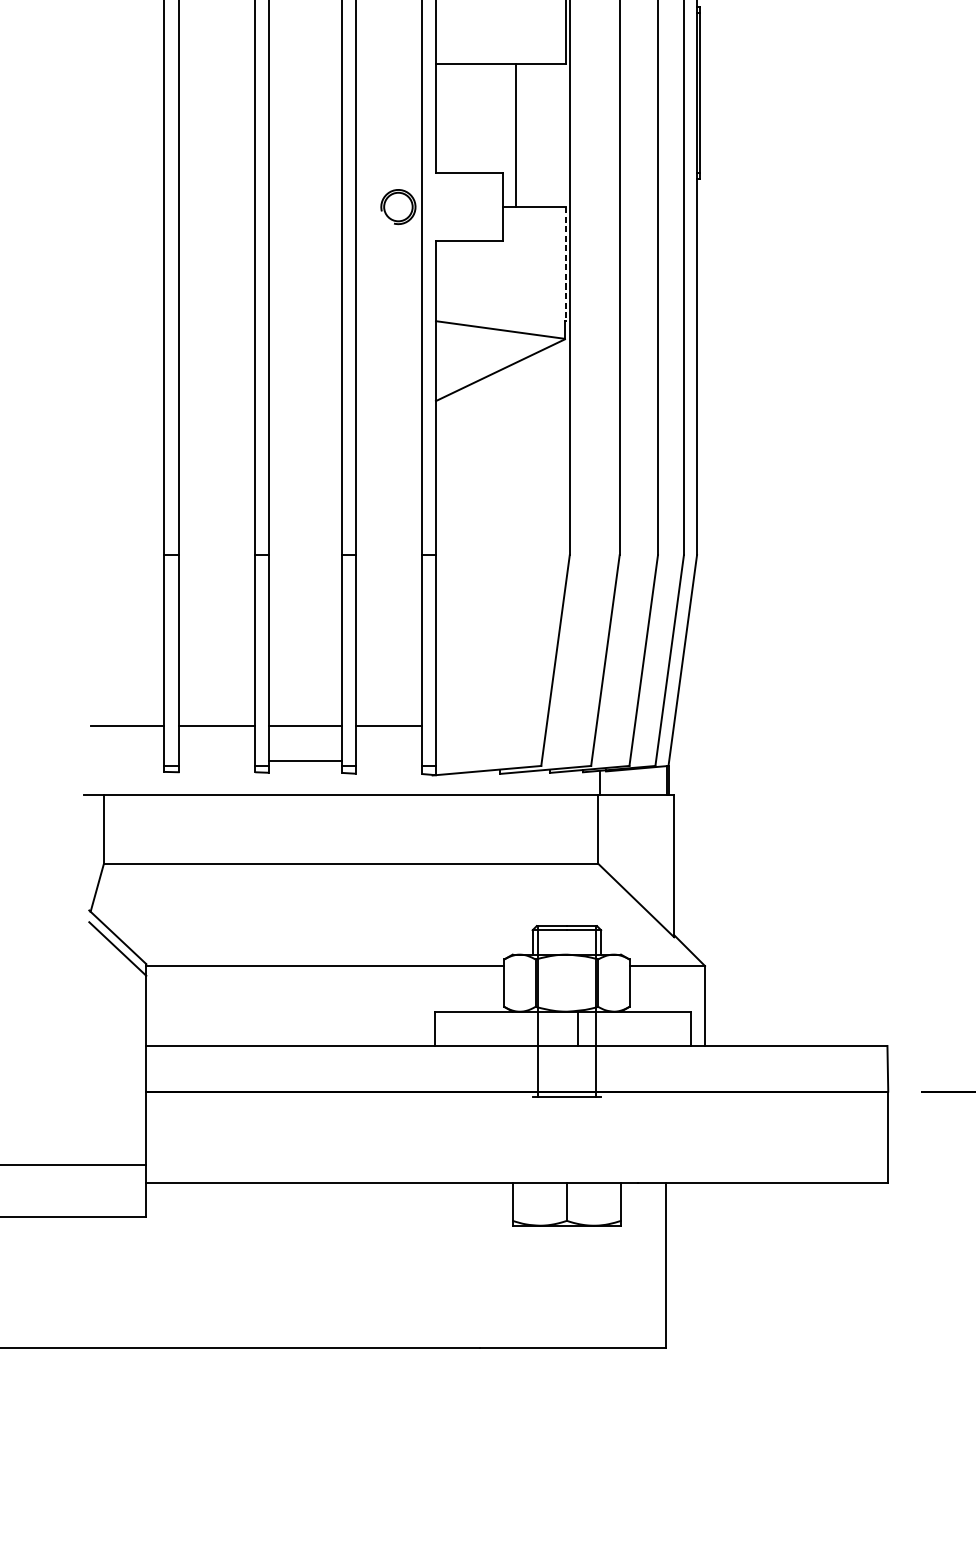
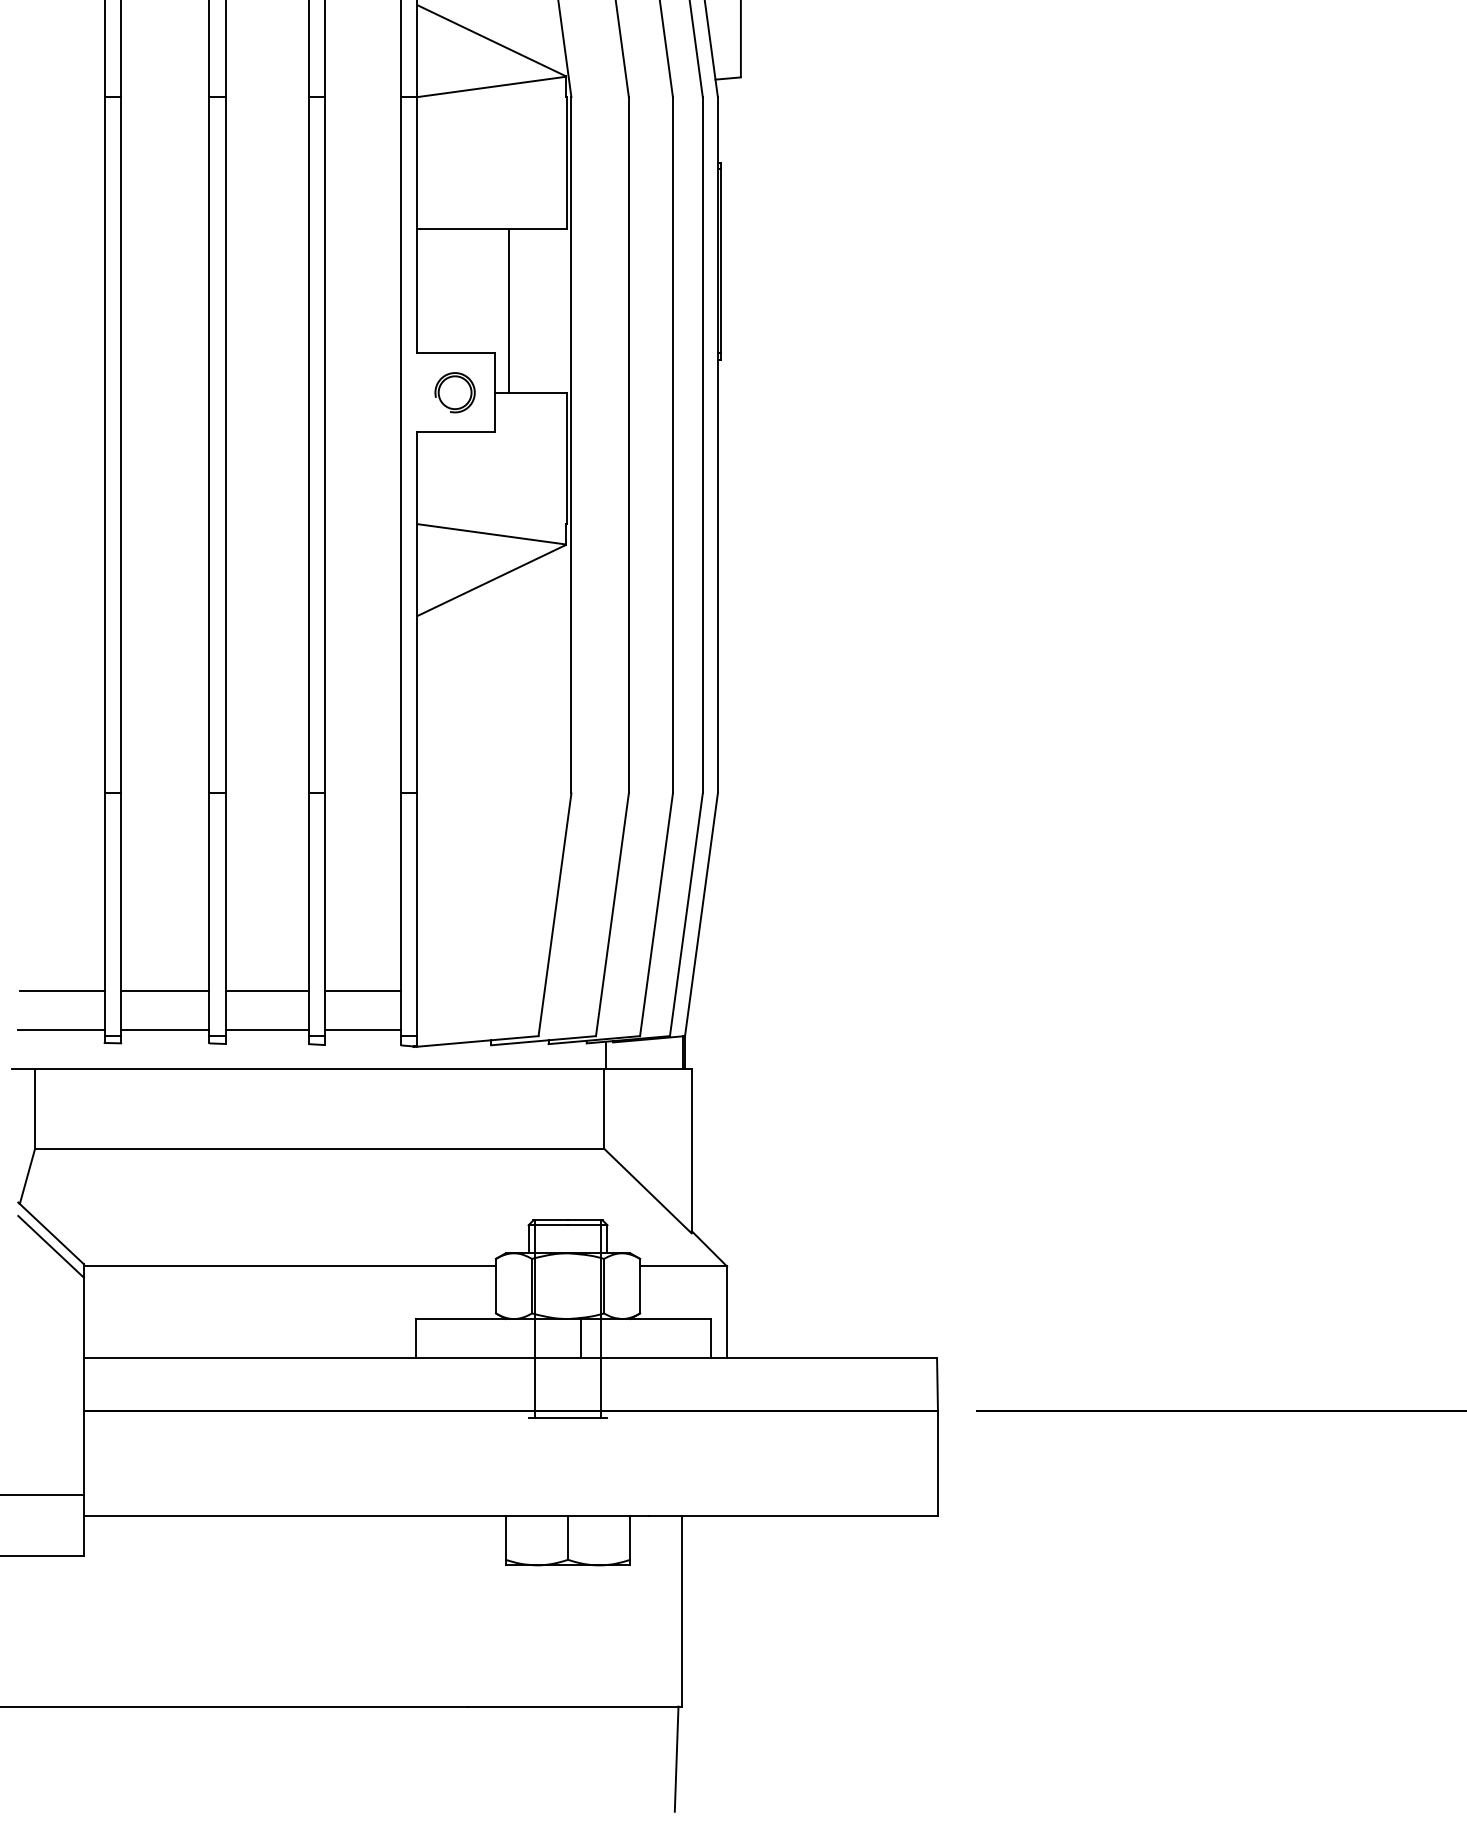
part: (397, 206) -> (454, 392), moved
line: (565, 264) -> (566, 458), dashed -> solid
line: (126, 760) -> (61, 1029), added
line: (217, 760) -> (165, 1029), added
line: (388, 760) -> (362, 1029), added
line: (661, 1393) -> (676, 1758), added

